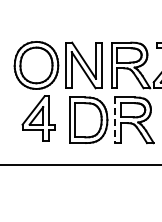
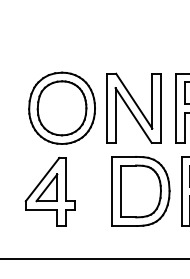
part: (38, 118) -> (49, 191), moved
line: (115, 120) -> (181, 191), dashed -> solid

